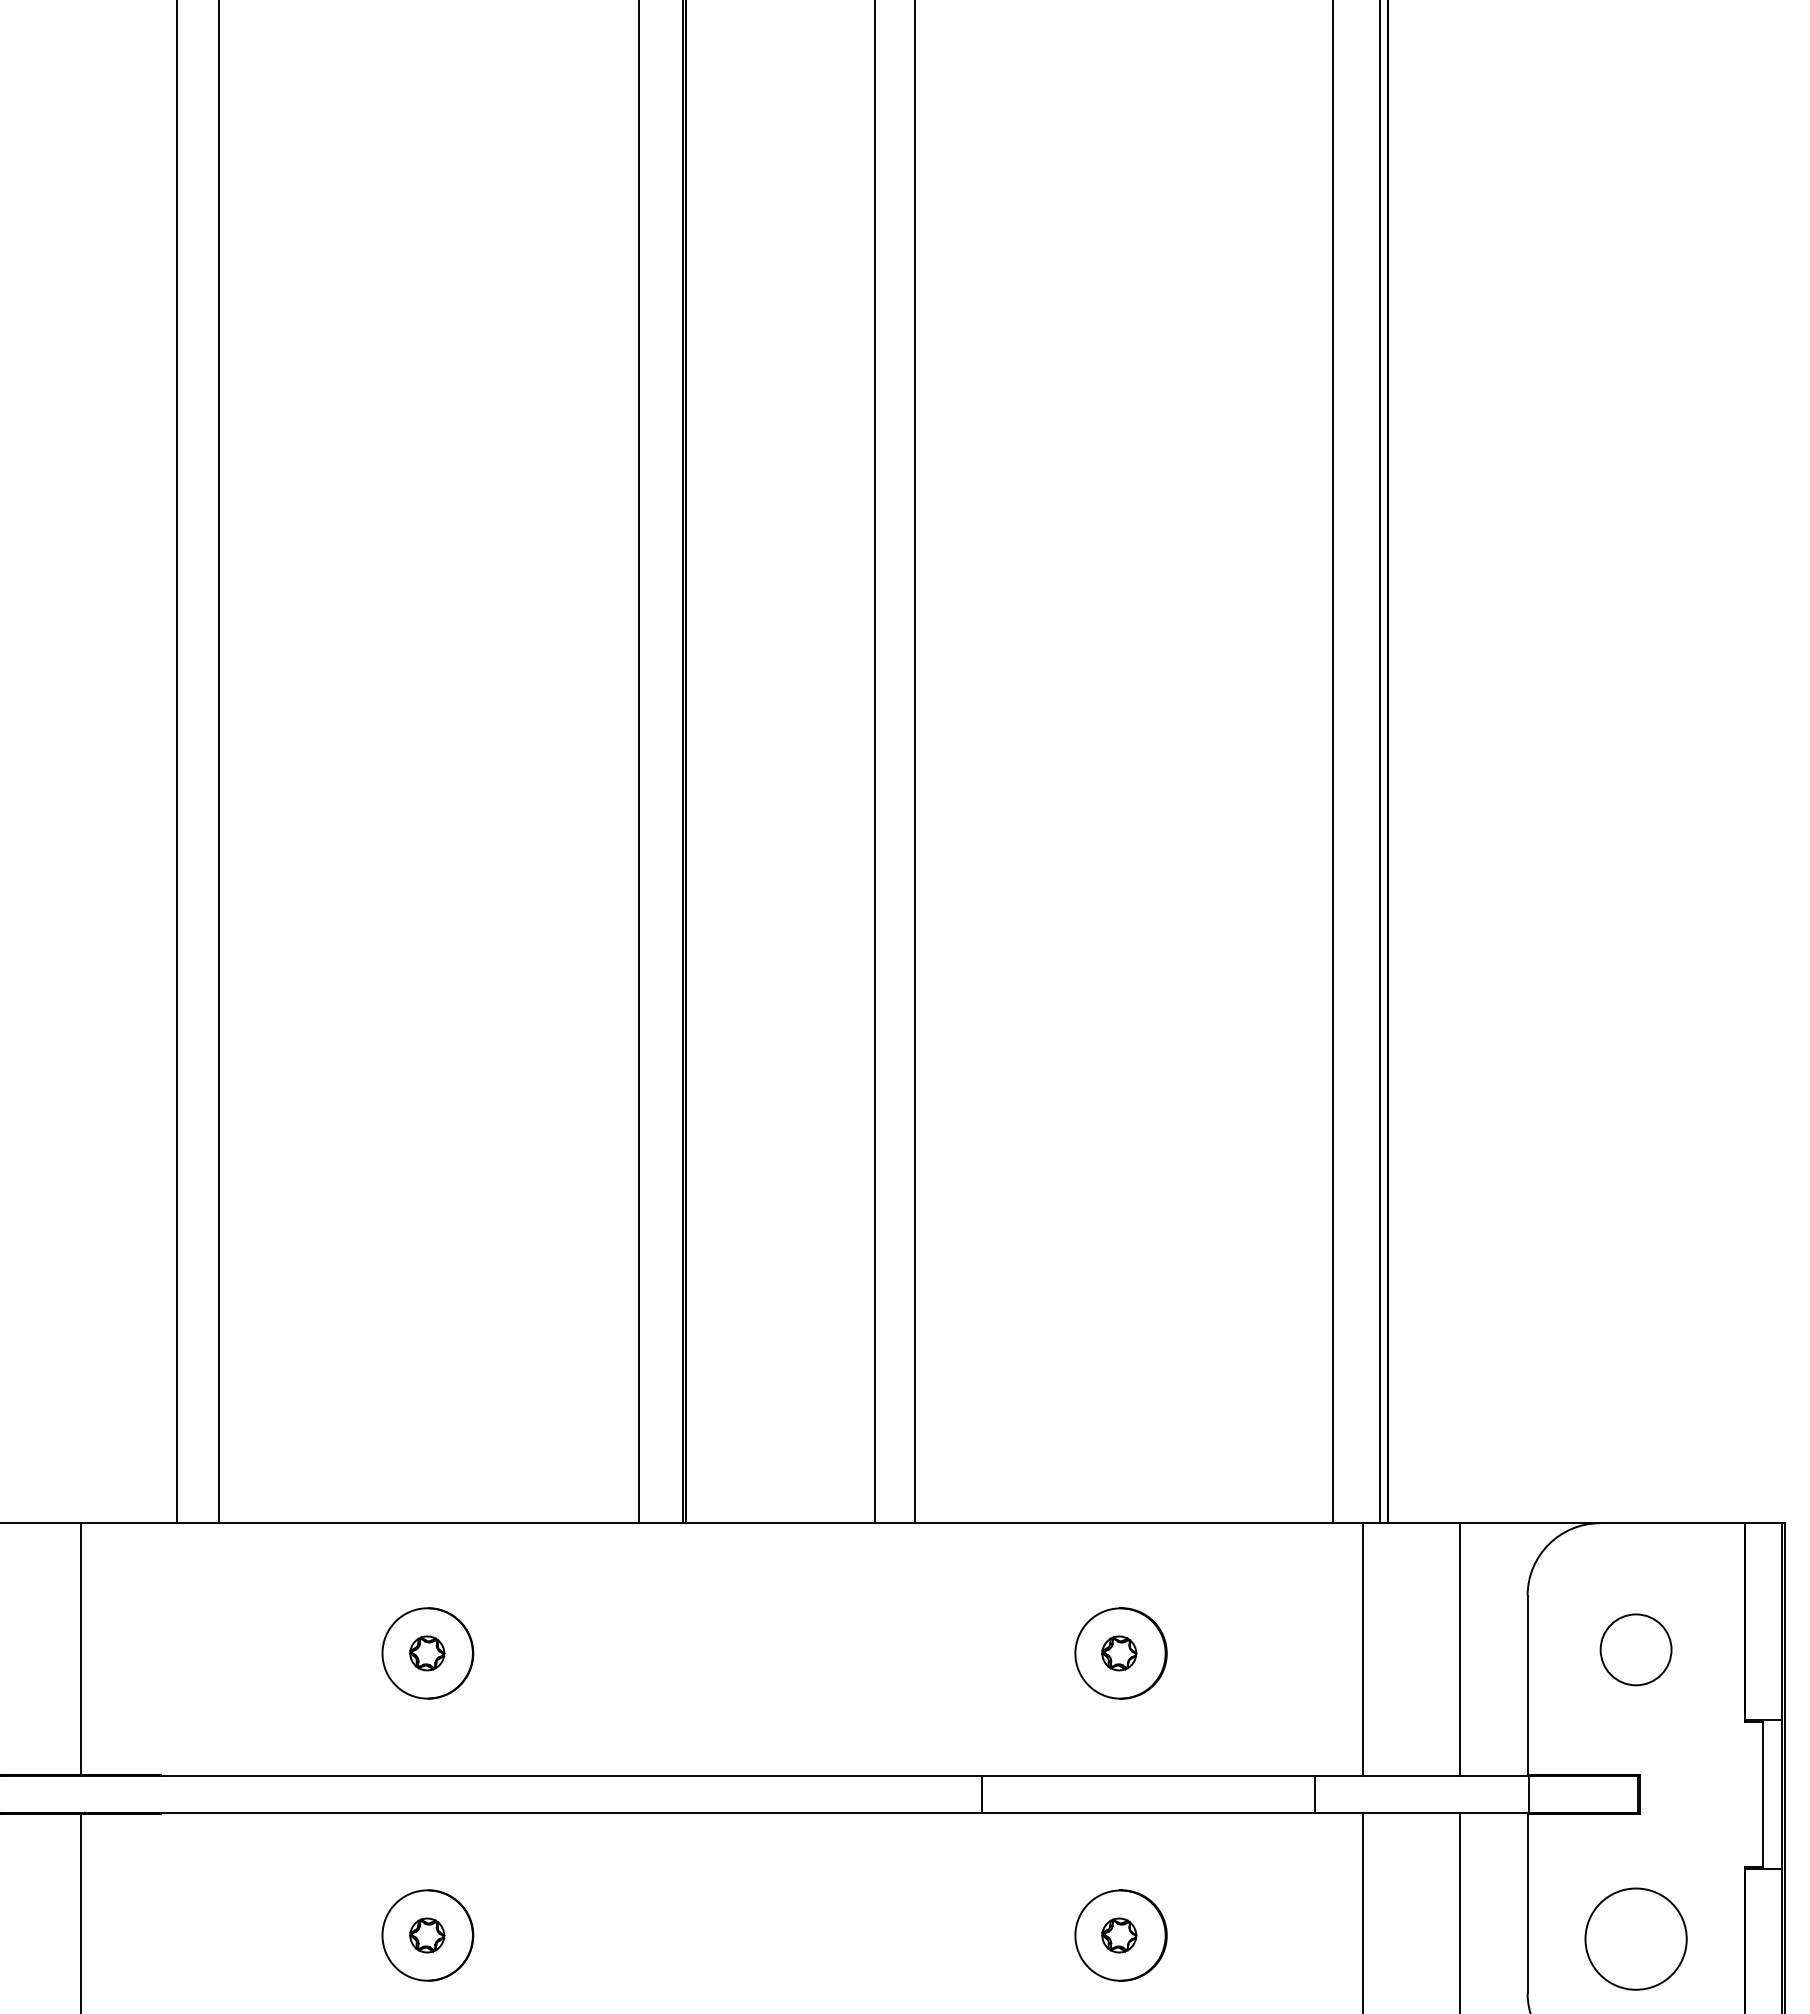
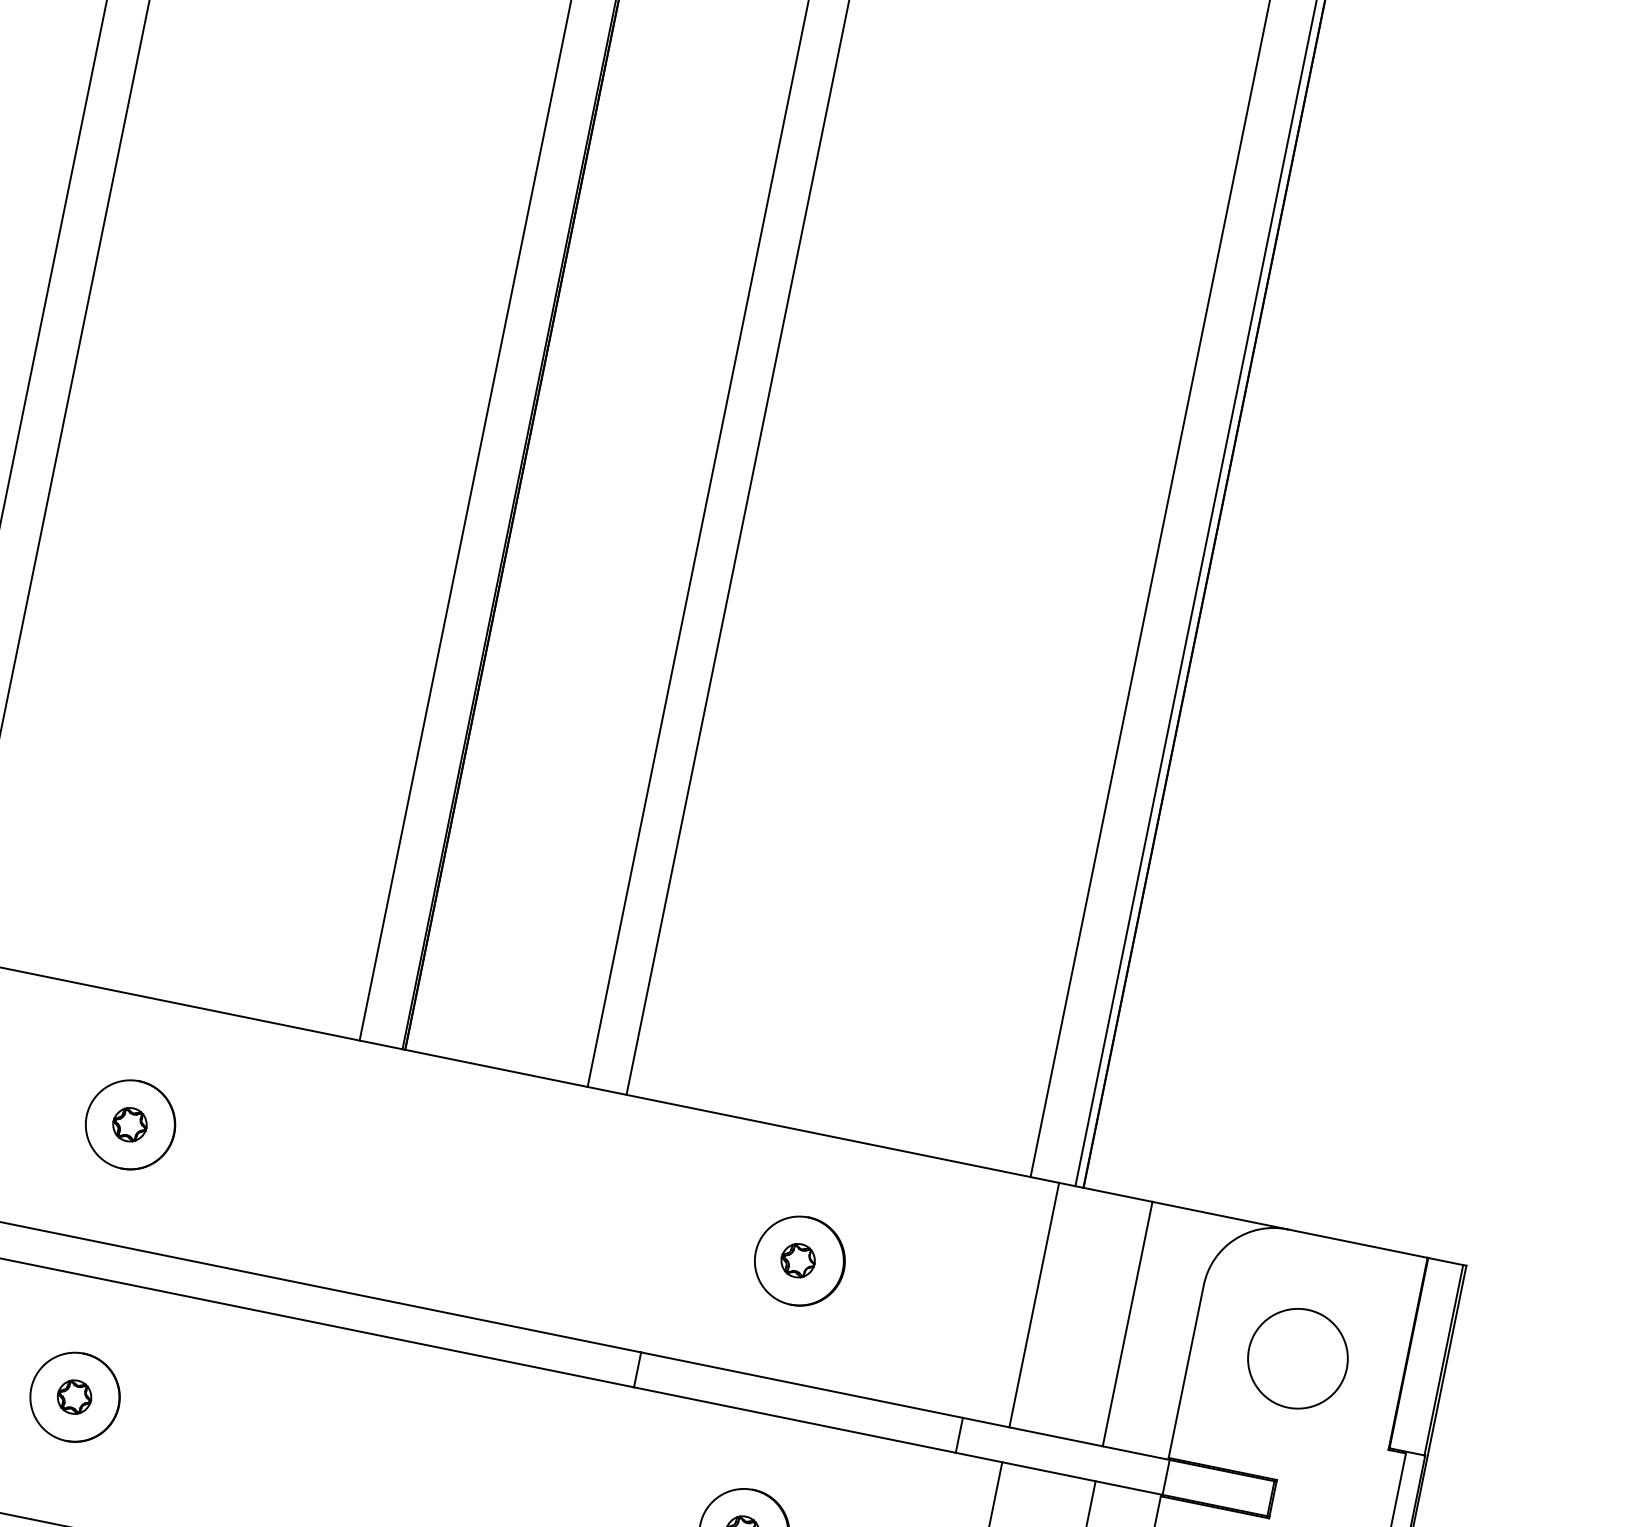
circle: (1635, 1649) -> (1297, 1358), size x1.43

